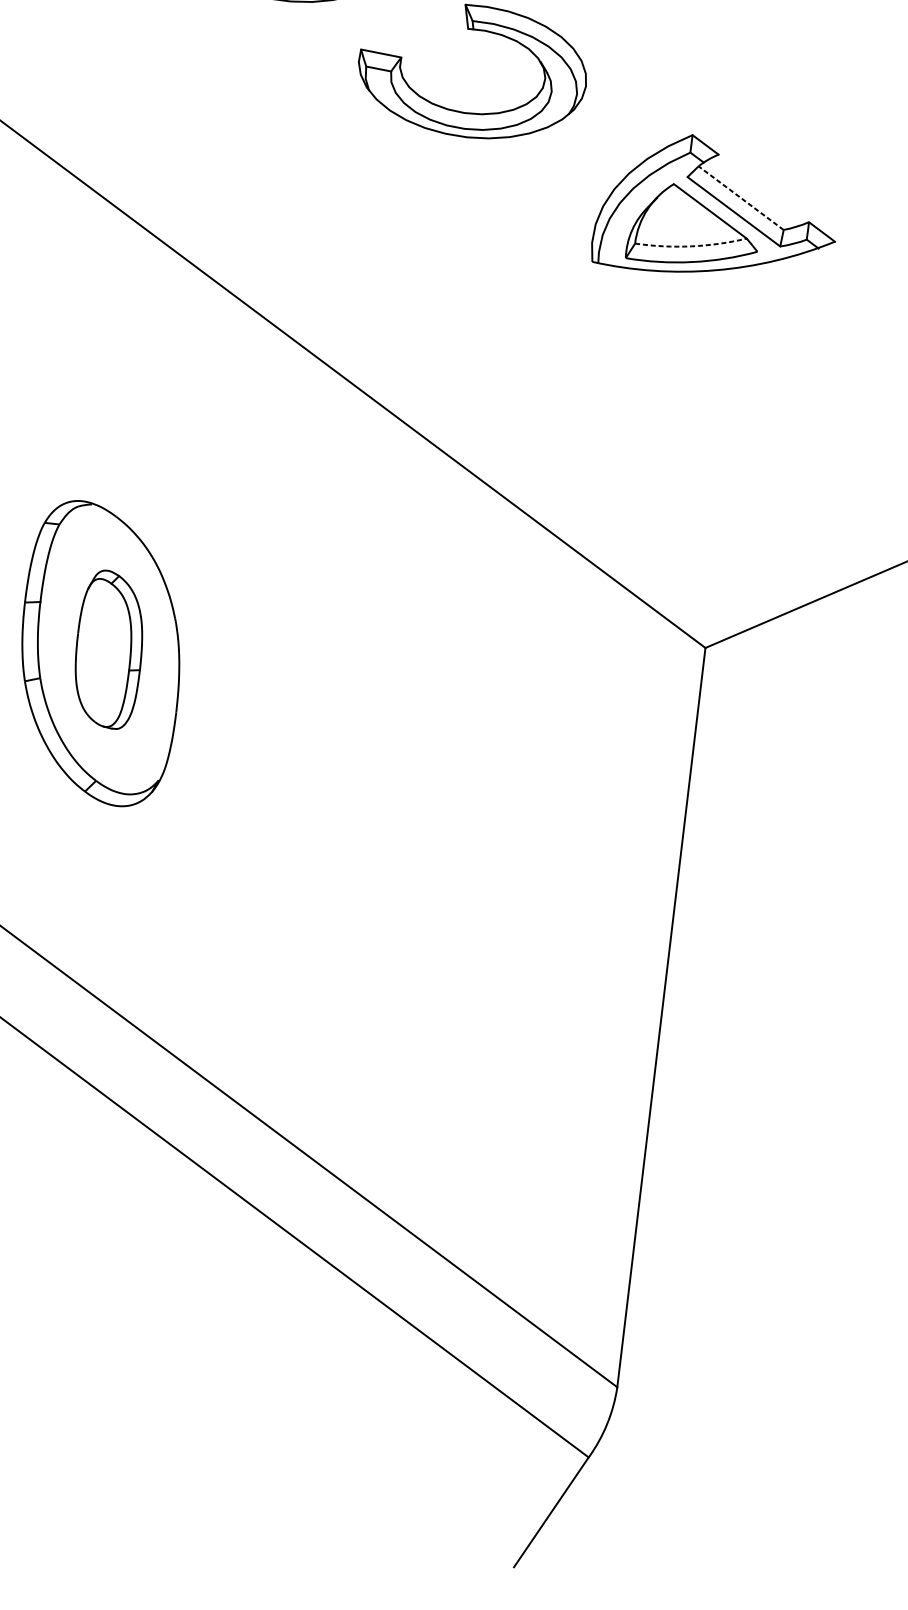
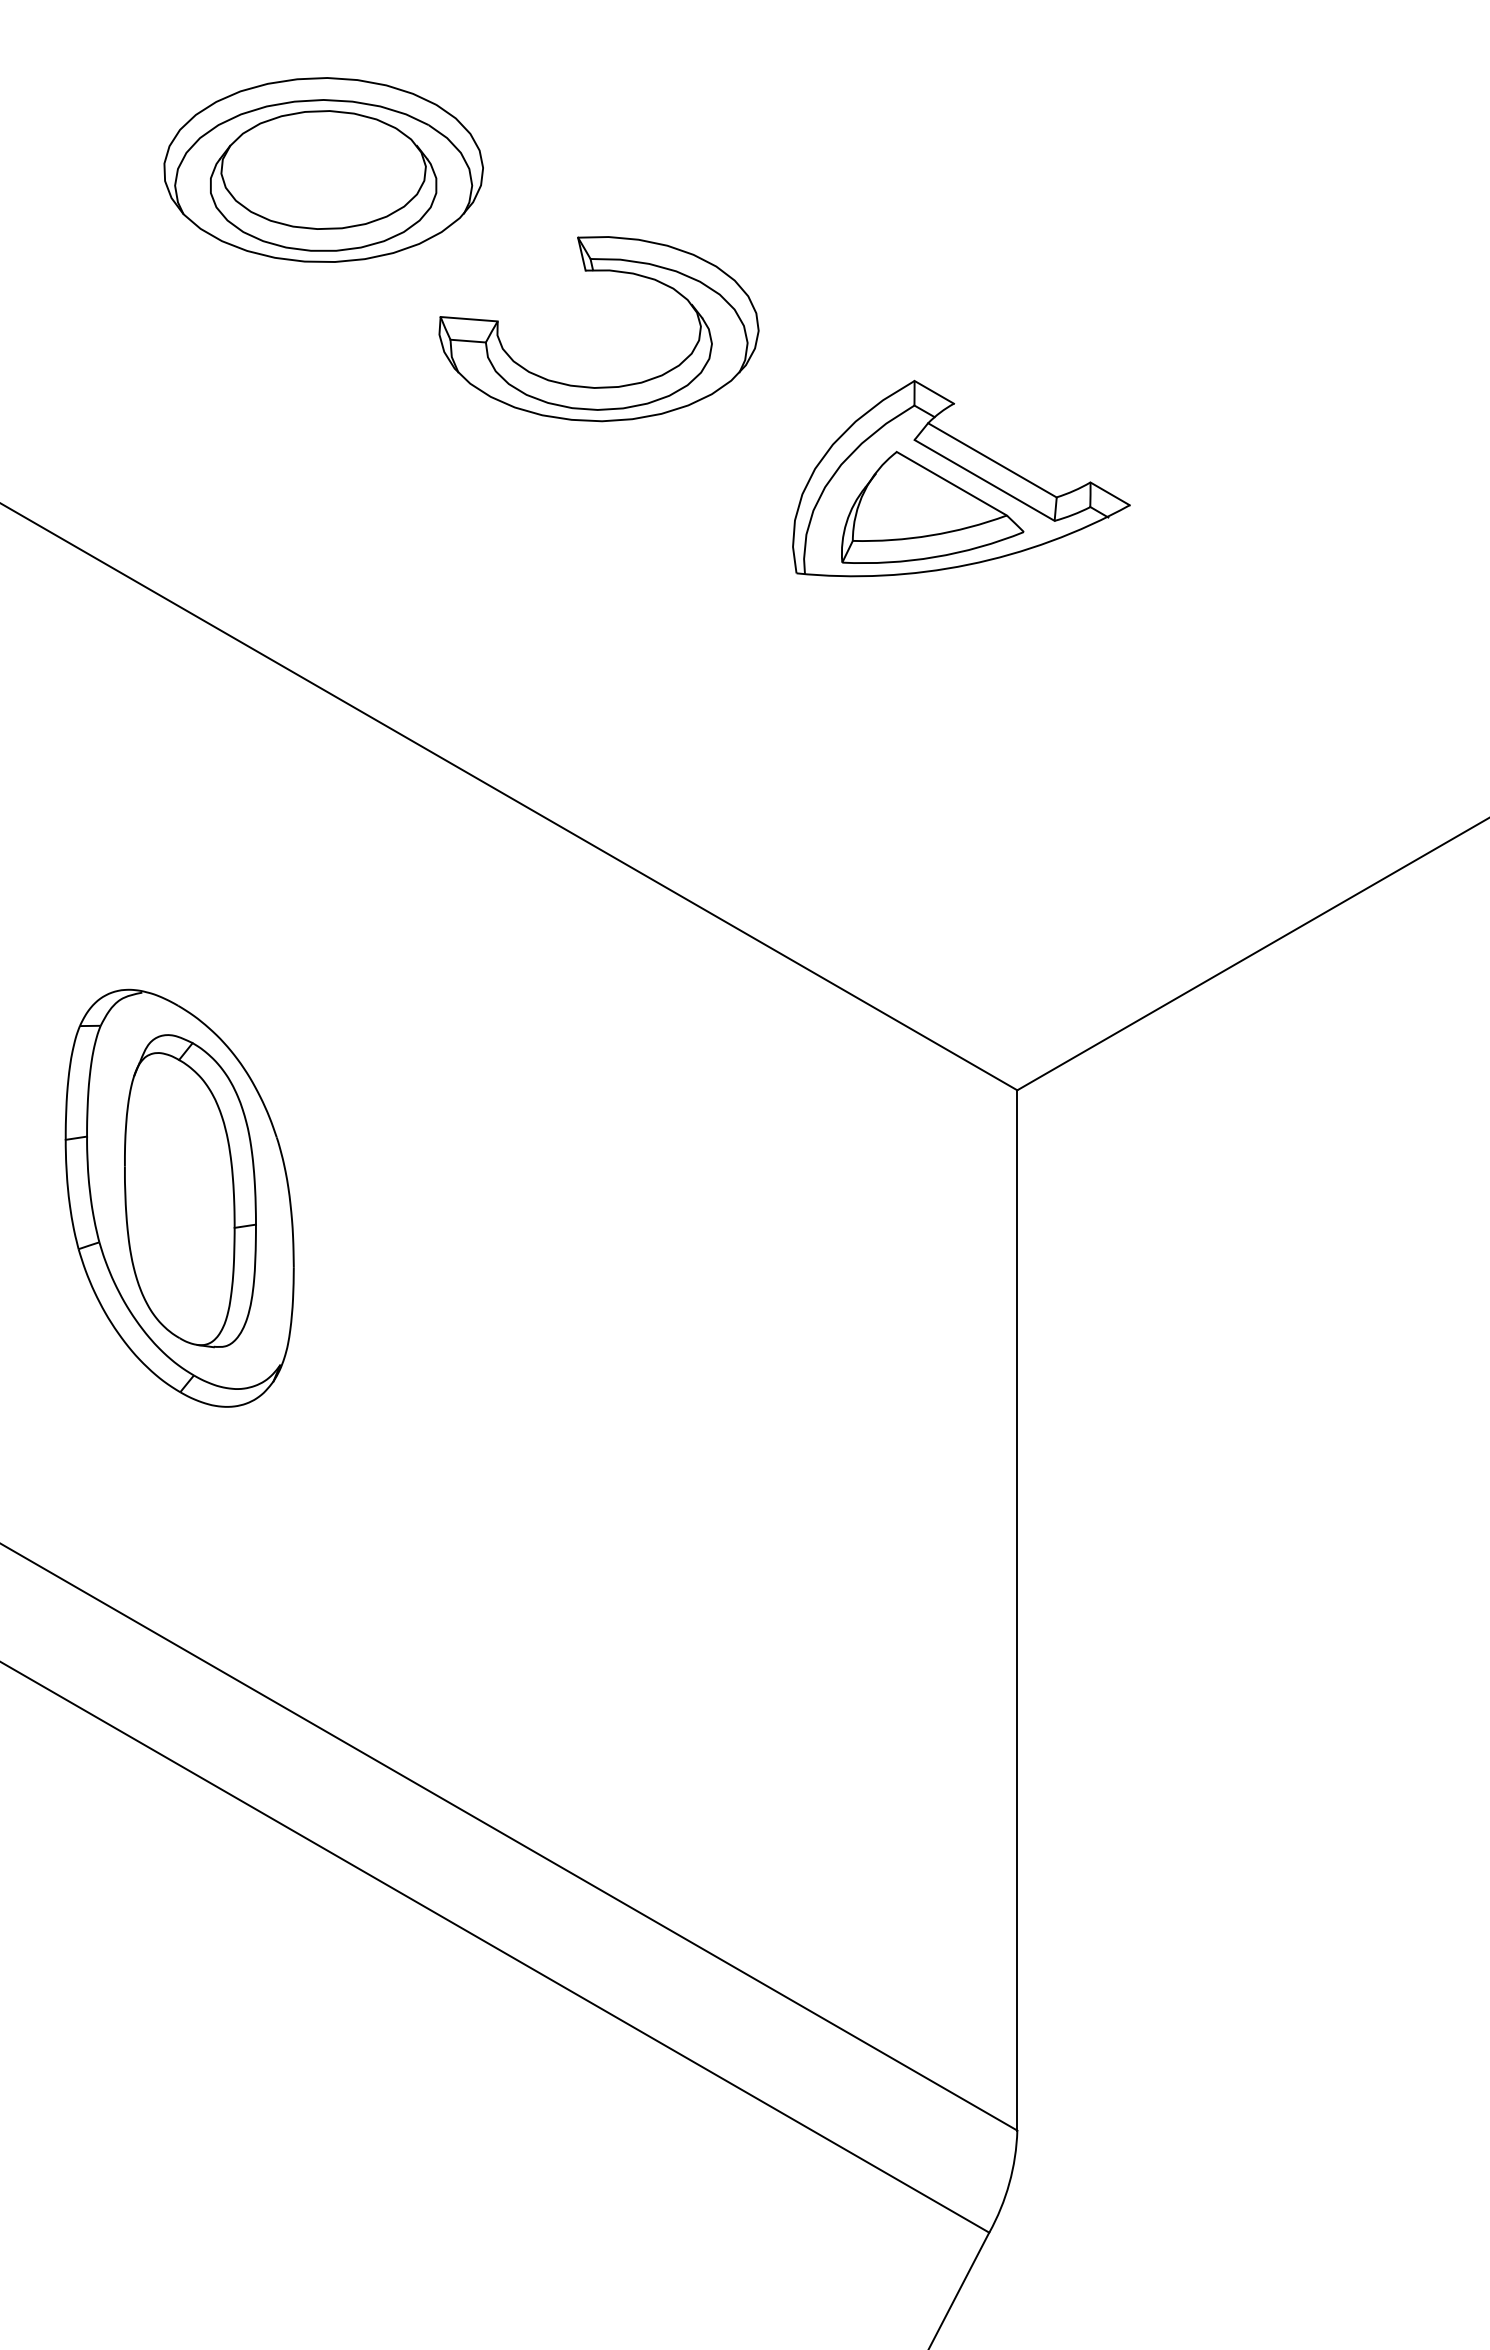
line: (741, 198) -> (992, 460), dashed -> solid
arc: (691, 246) -> (931, 535), dashed -> solid
part: (109, 649) -> (190, 1191), size x1.43

